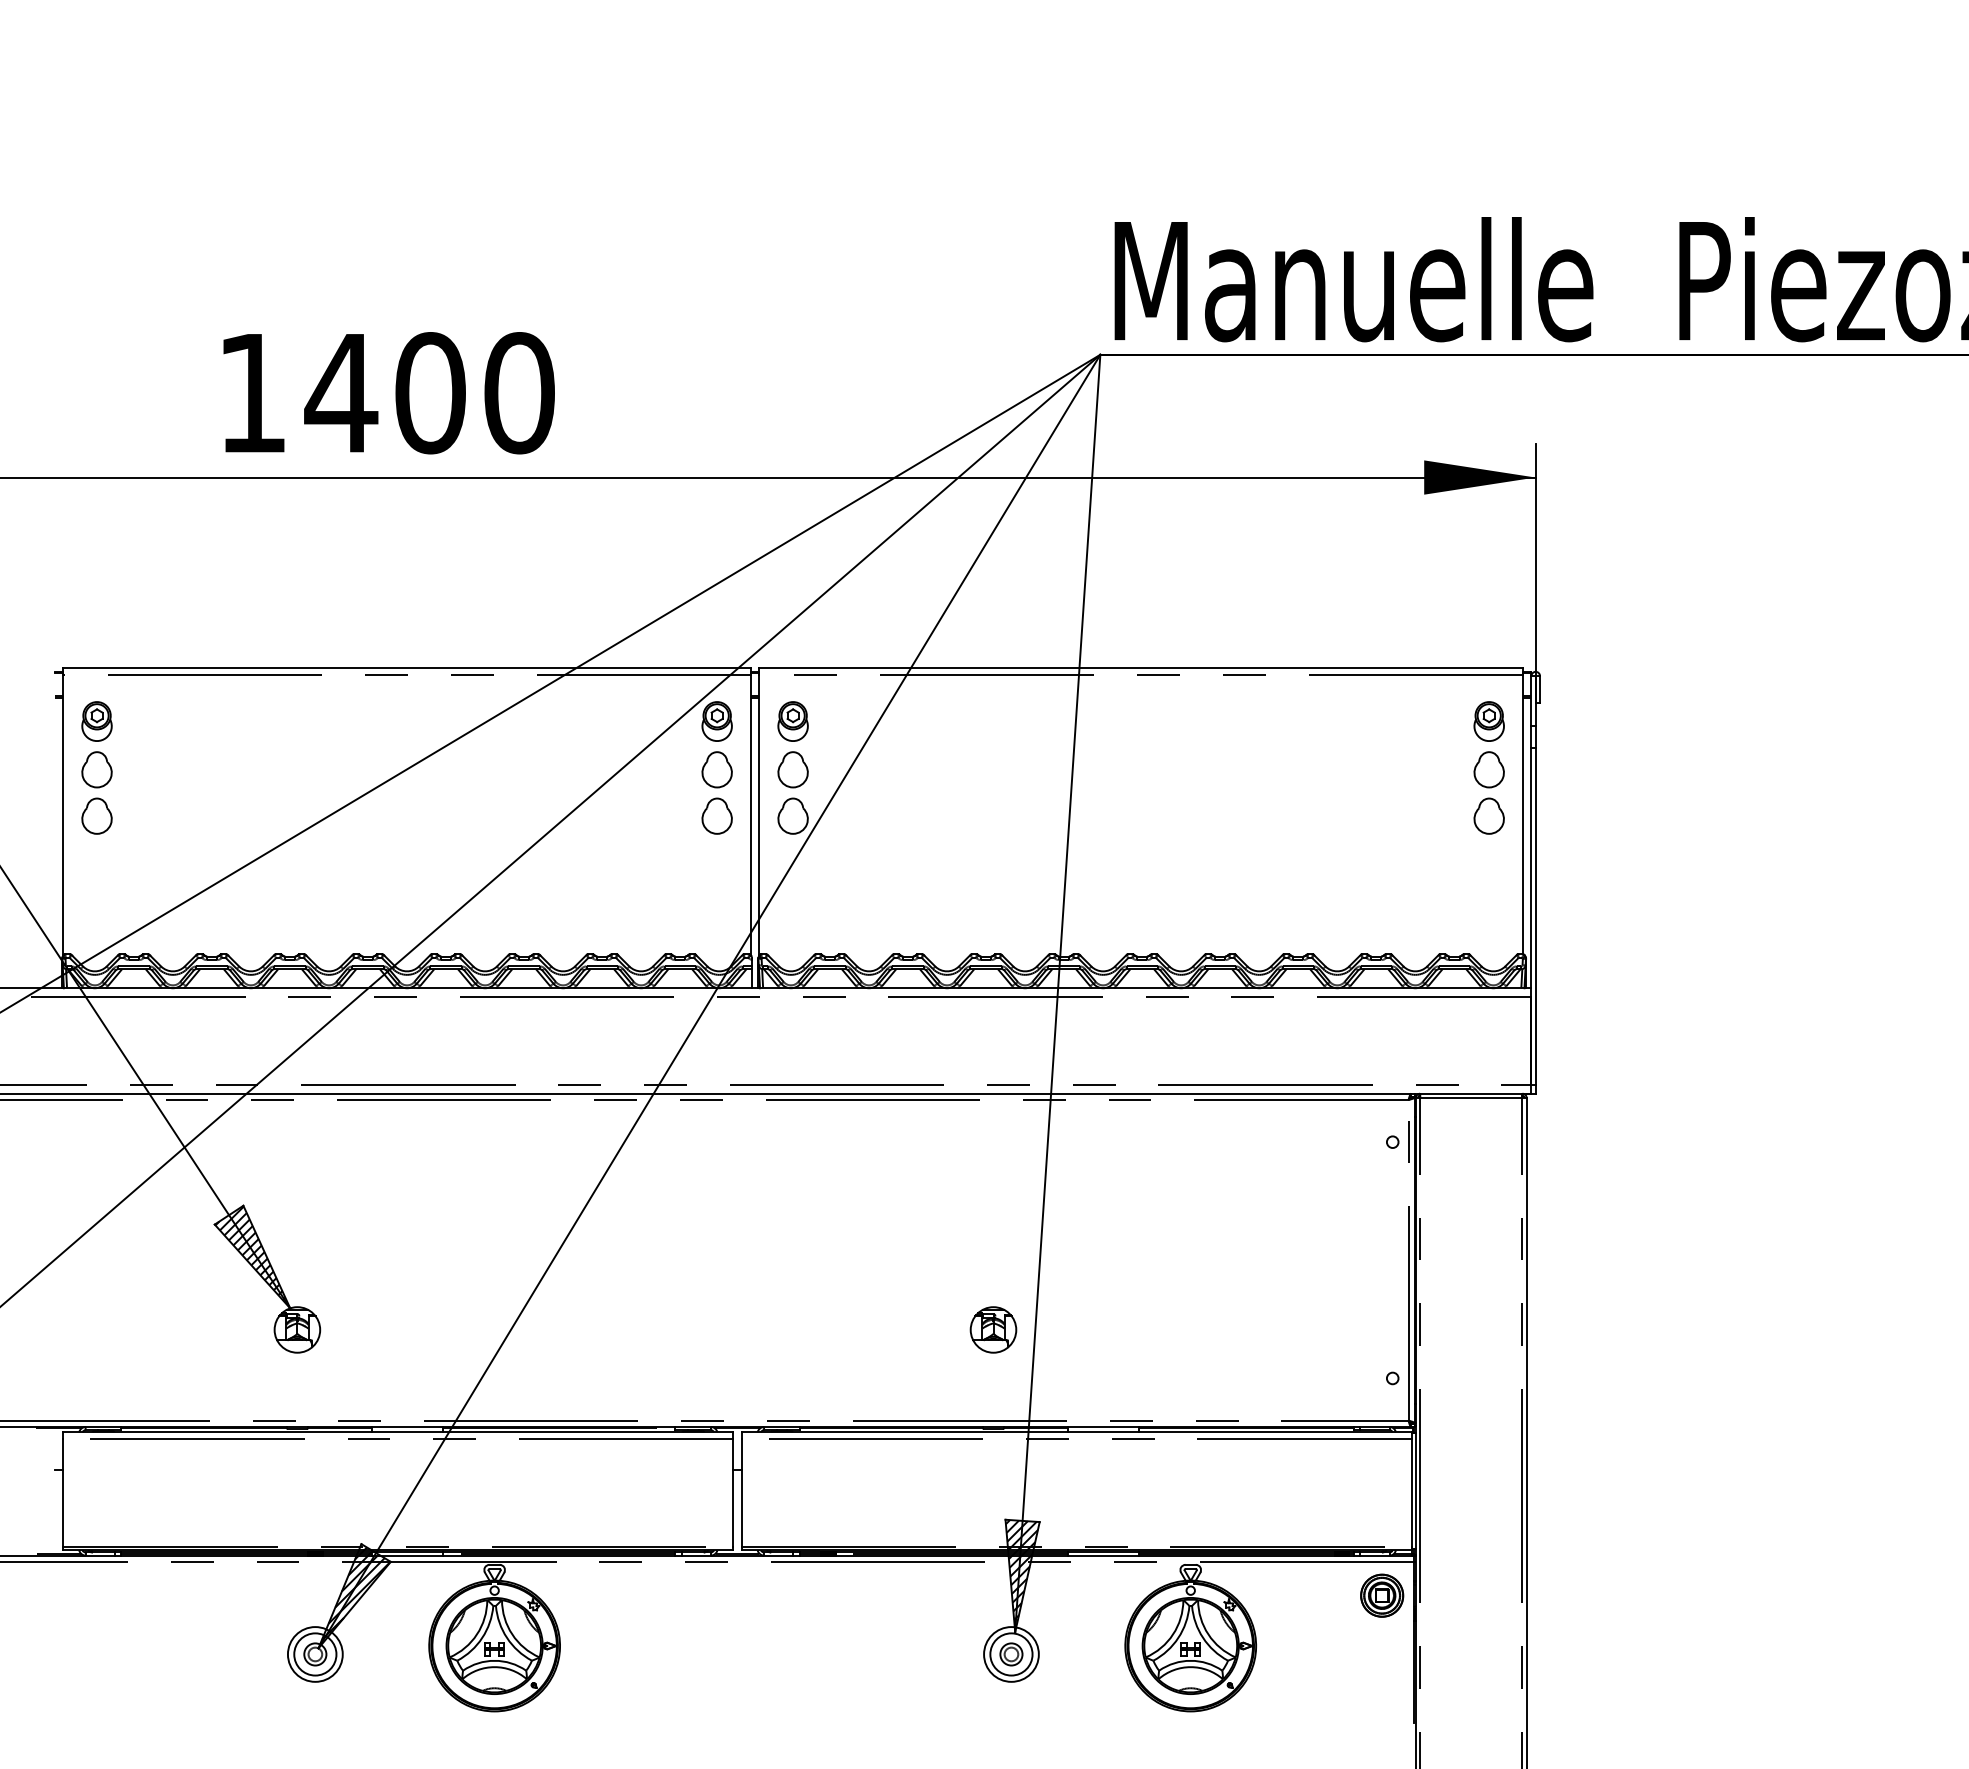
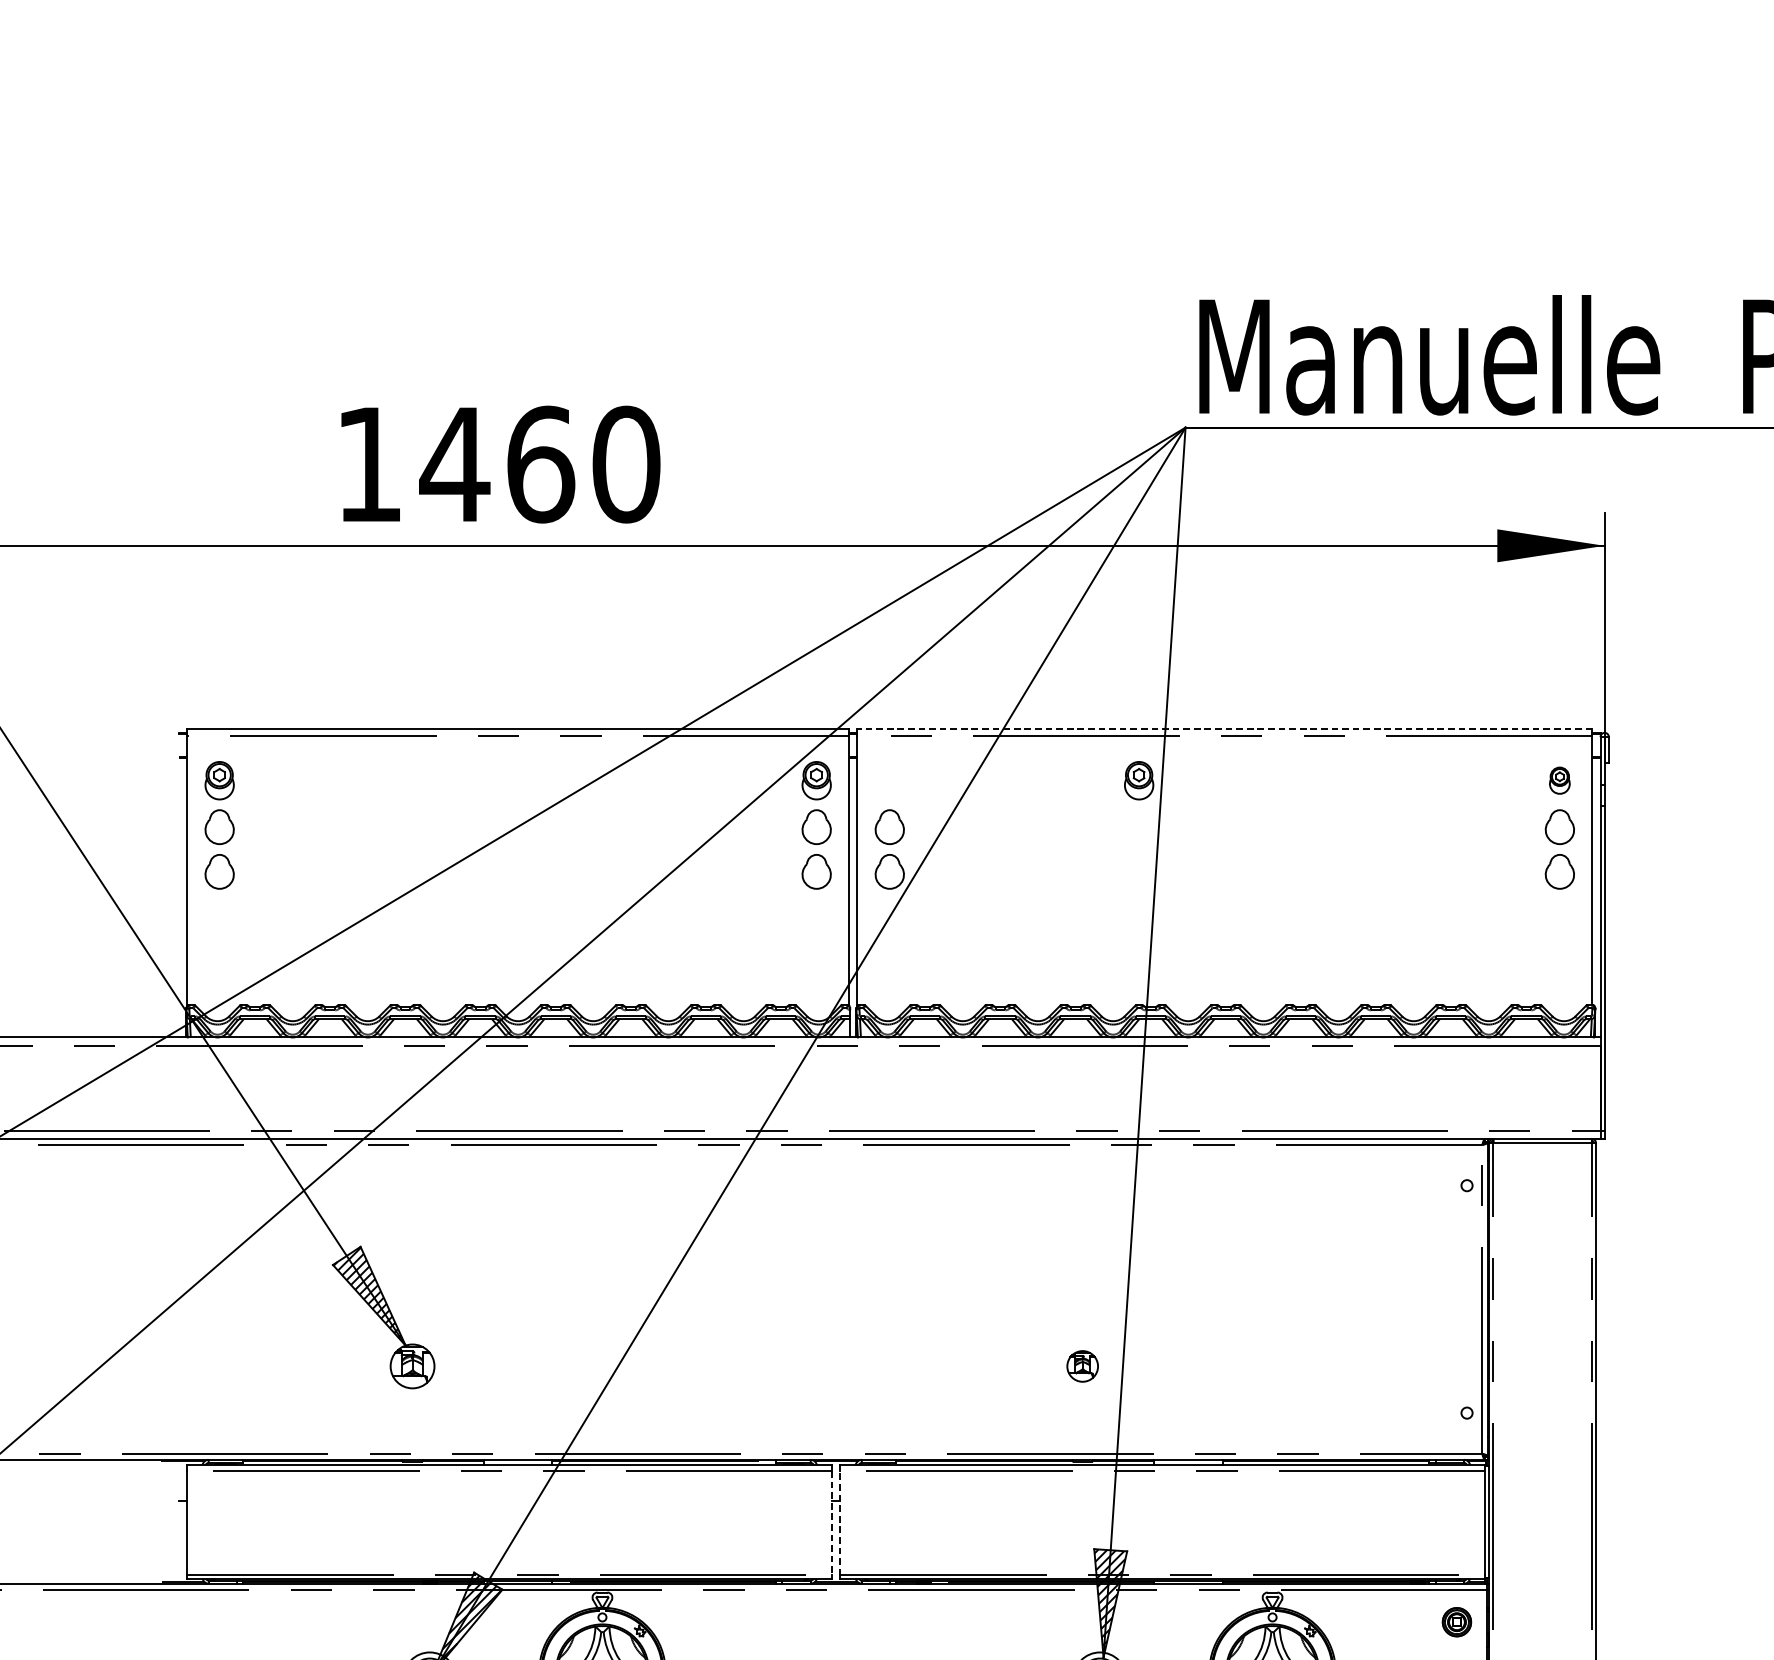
text: (430, 393) -> (540, 464), 1400 -> 1460
line: (1141, 668) -> (1225, 729), solid -> dashed
part: (792, 721) -> (1138, 780), moved
part: (1488, 721) -> (1559, 780), size x0.7
part: (993, 1329) -> (1082, 1365), size x0.7
line: (741, 1492) -> (840, 1522), solid -> dashed
line: (733, 1493) -> (832, 1523), solid -> dashed
part: (1382, 1595) -> (1457, 1622), size x0.7

